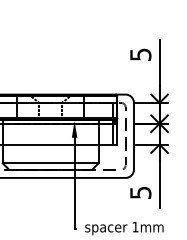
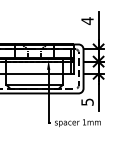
text: (140, 55) -> (87, 21), 5 -> 4

